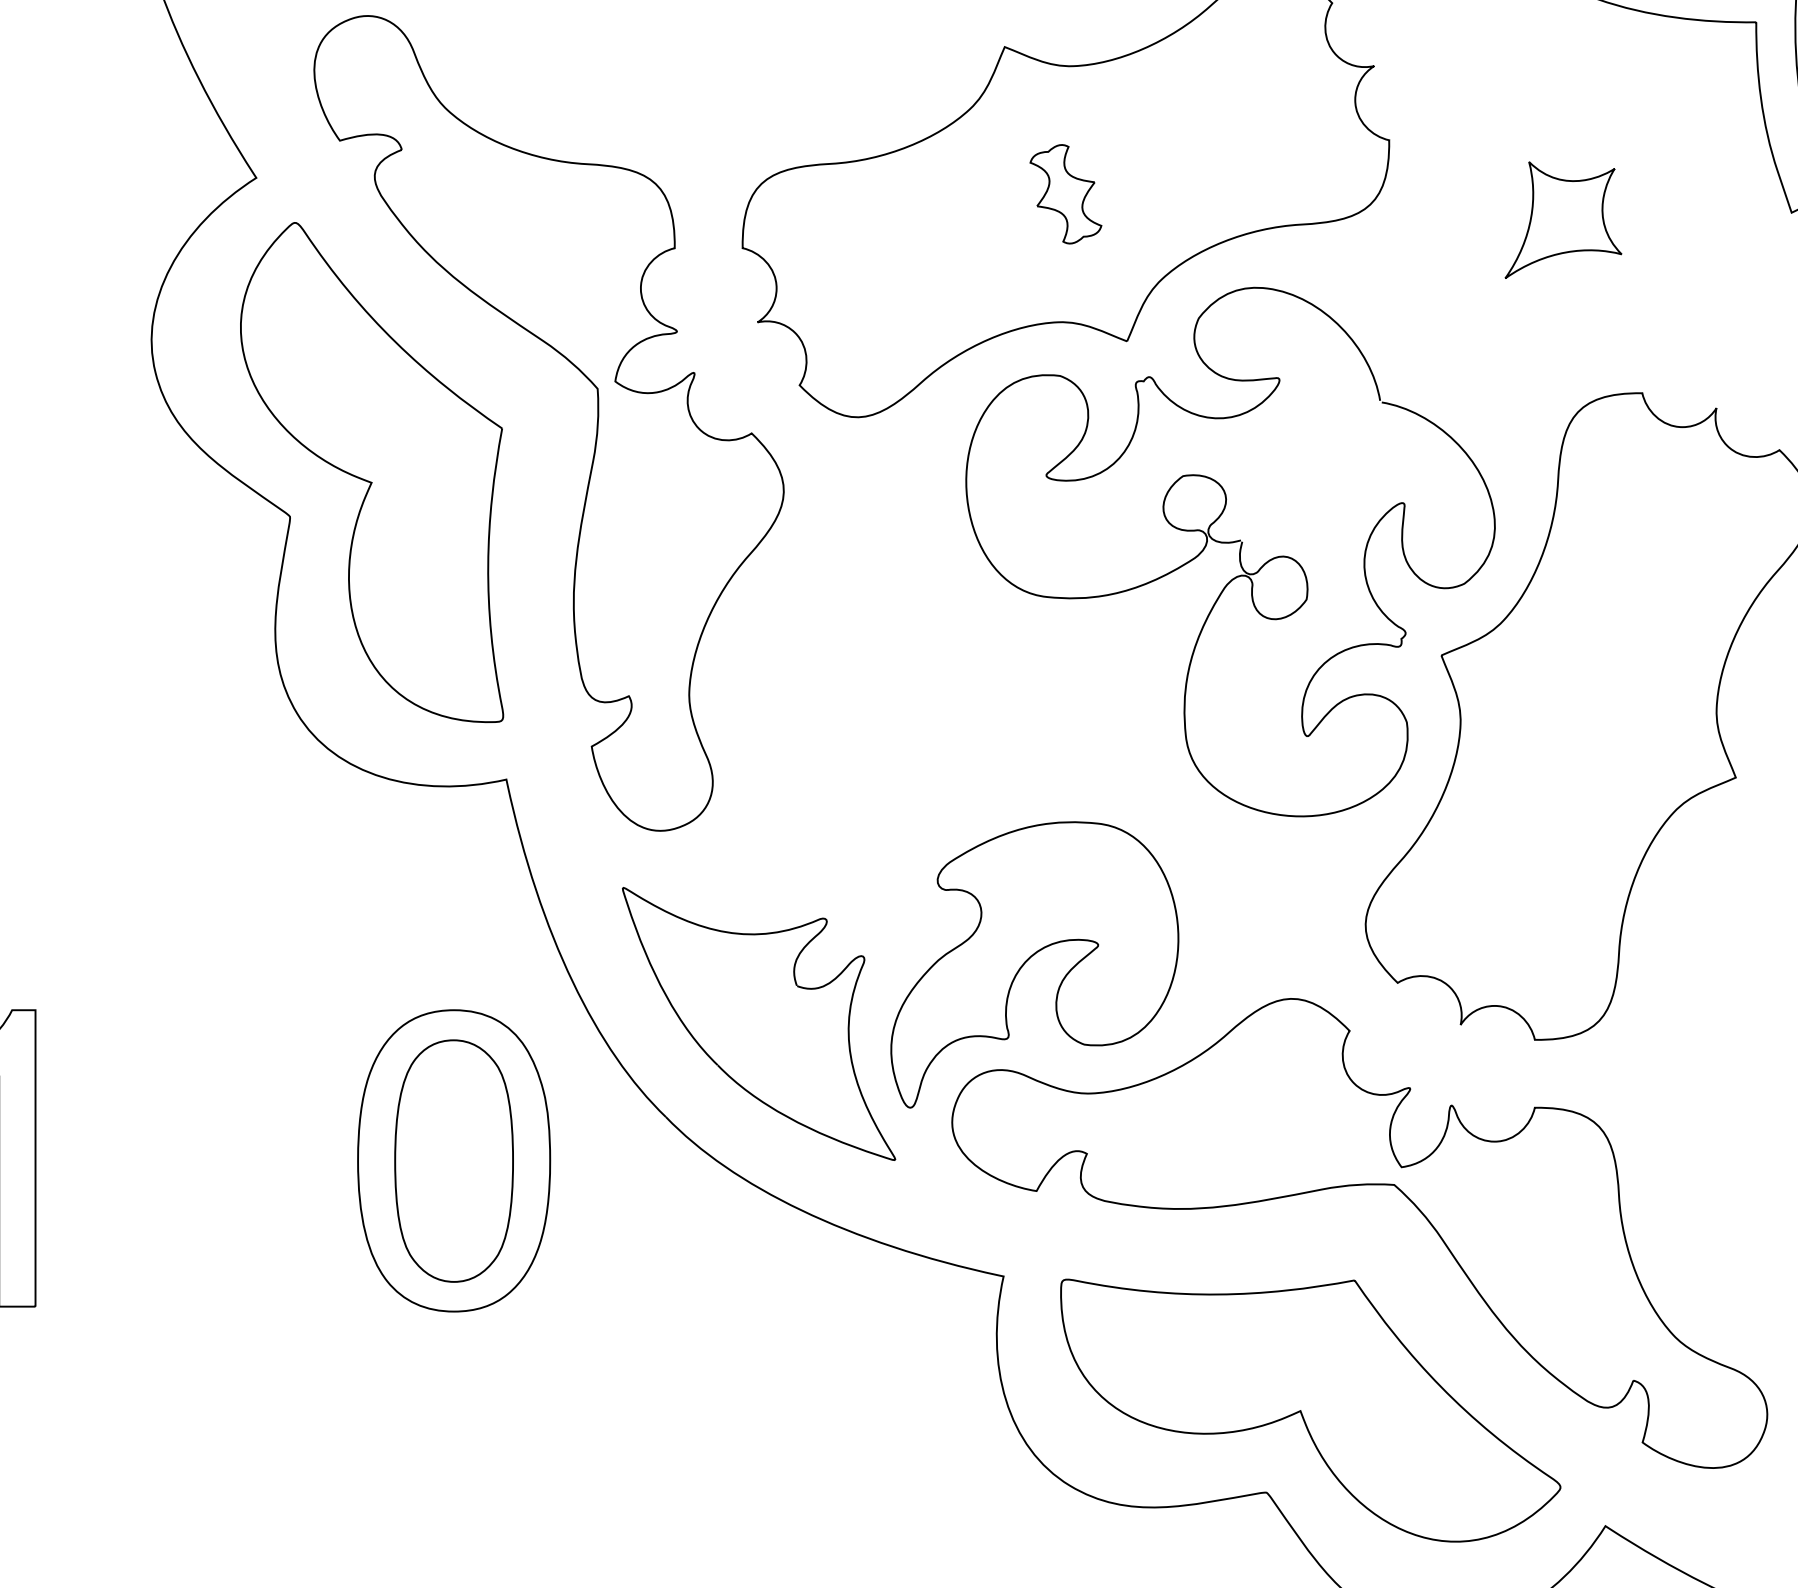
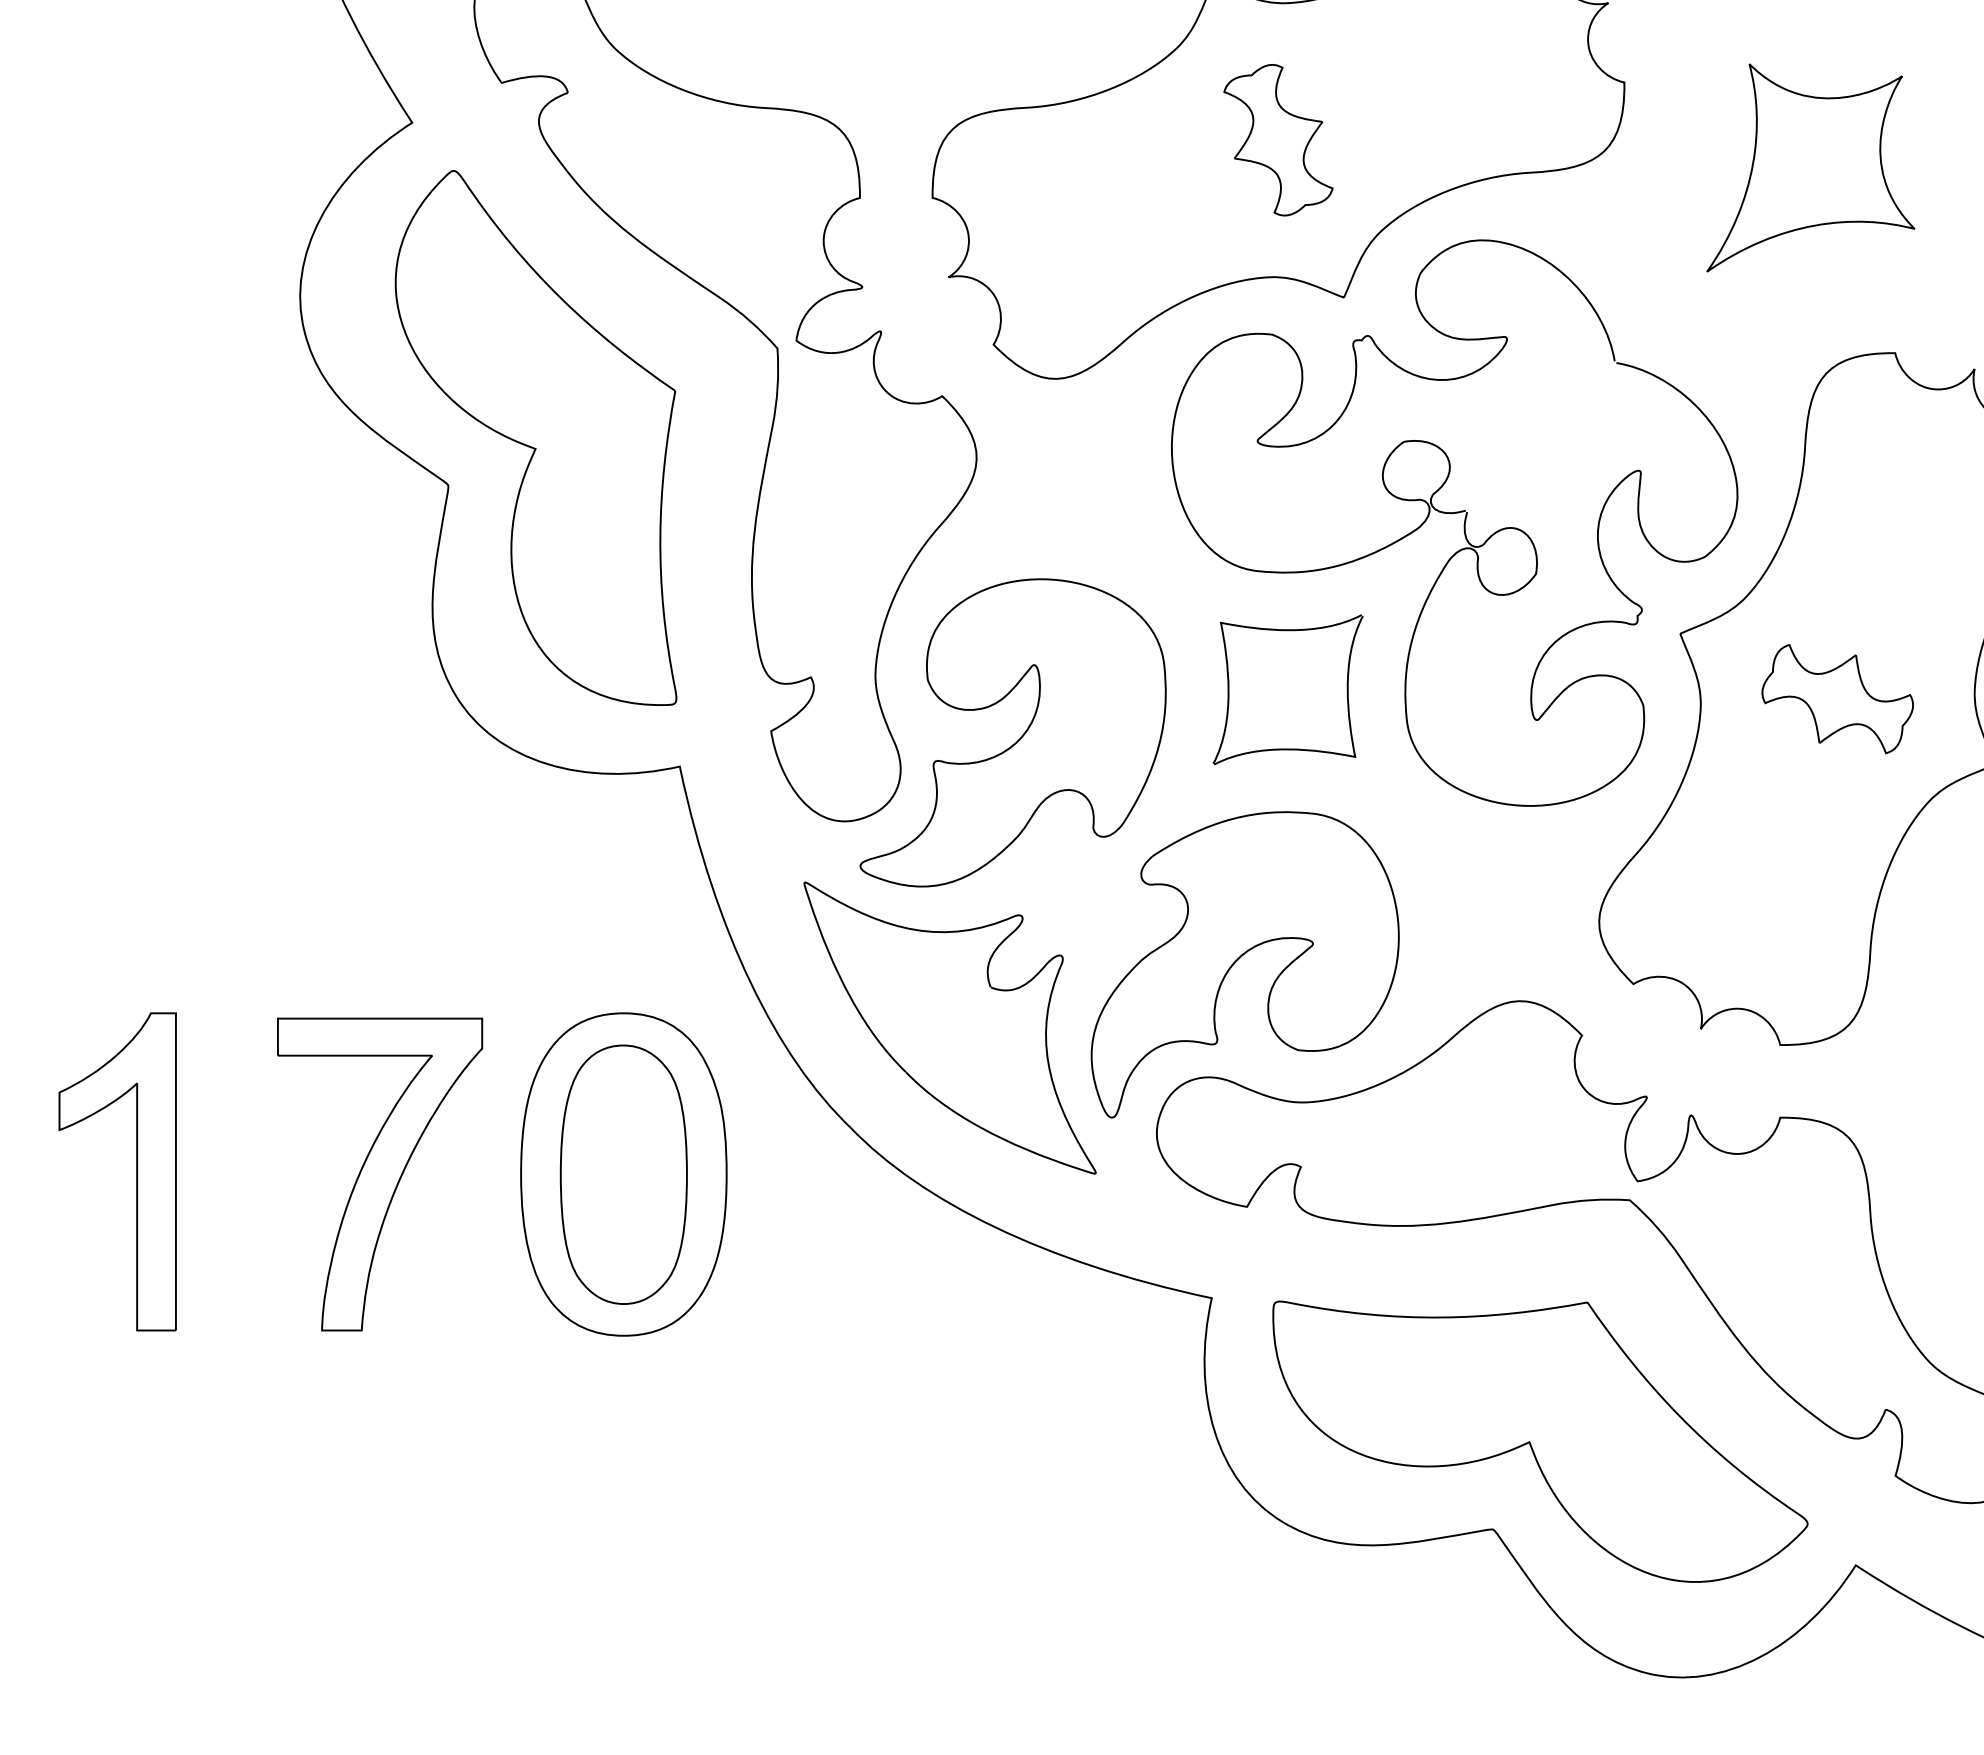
part: (1065, 194) -> (1278, 140), size x1.43
part: (1563, 219) -> (1810, 167), size x1.67
part: (1074, 707) -> (1287, 689), added
part: (1588, 716) -> (1837, 699), added
part: (823, 753) -> (1019, 738), added
part: (226, 1160) -> (380, 1174), added

